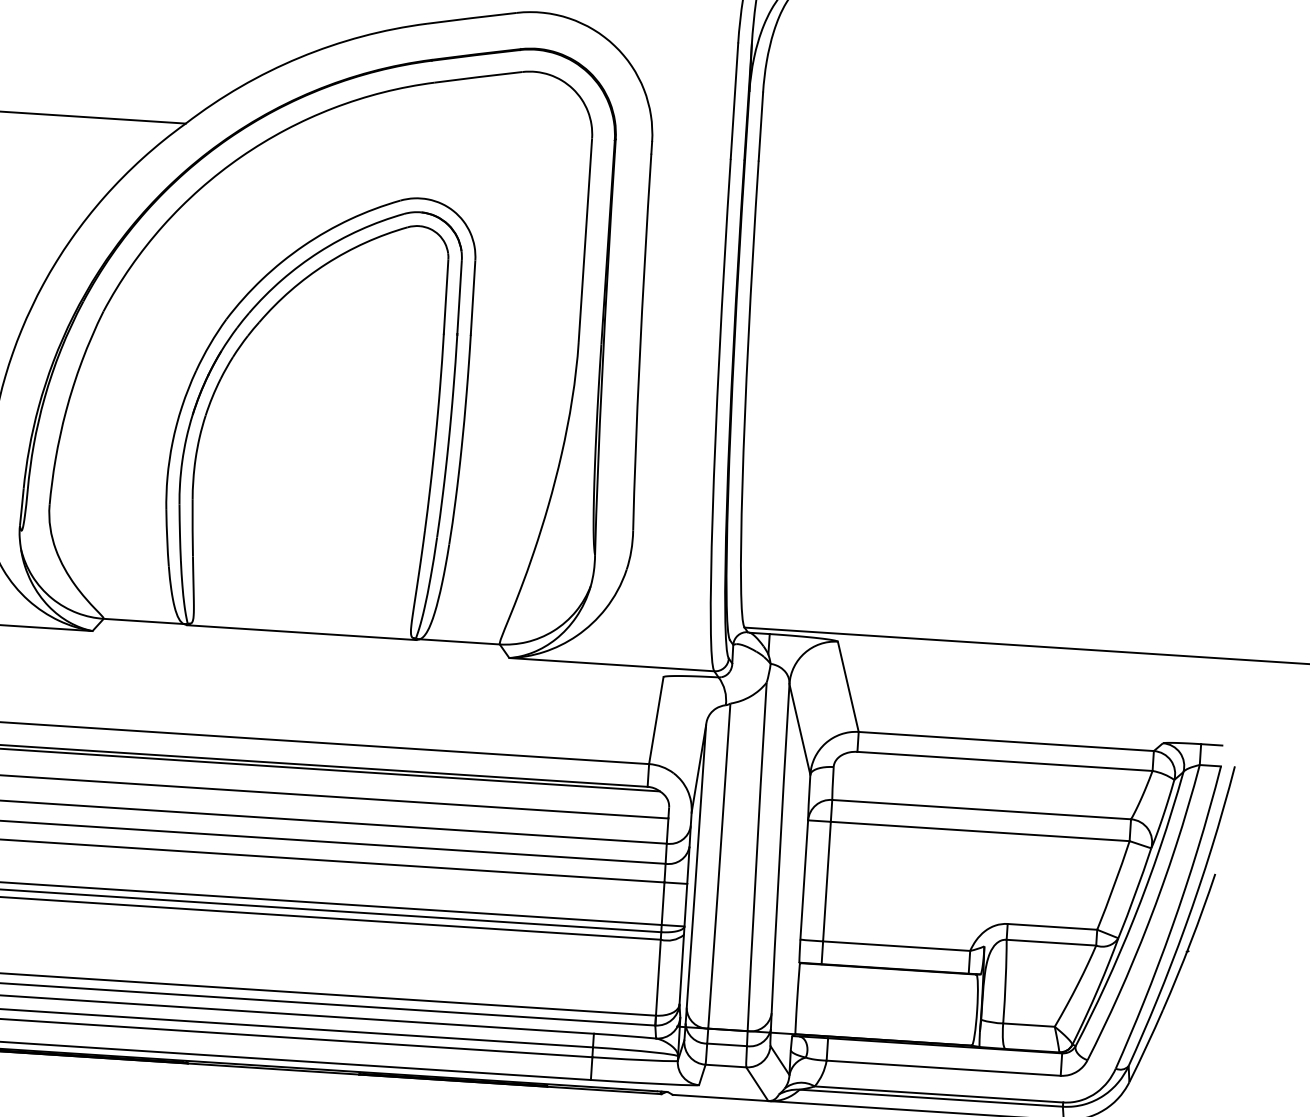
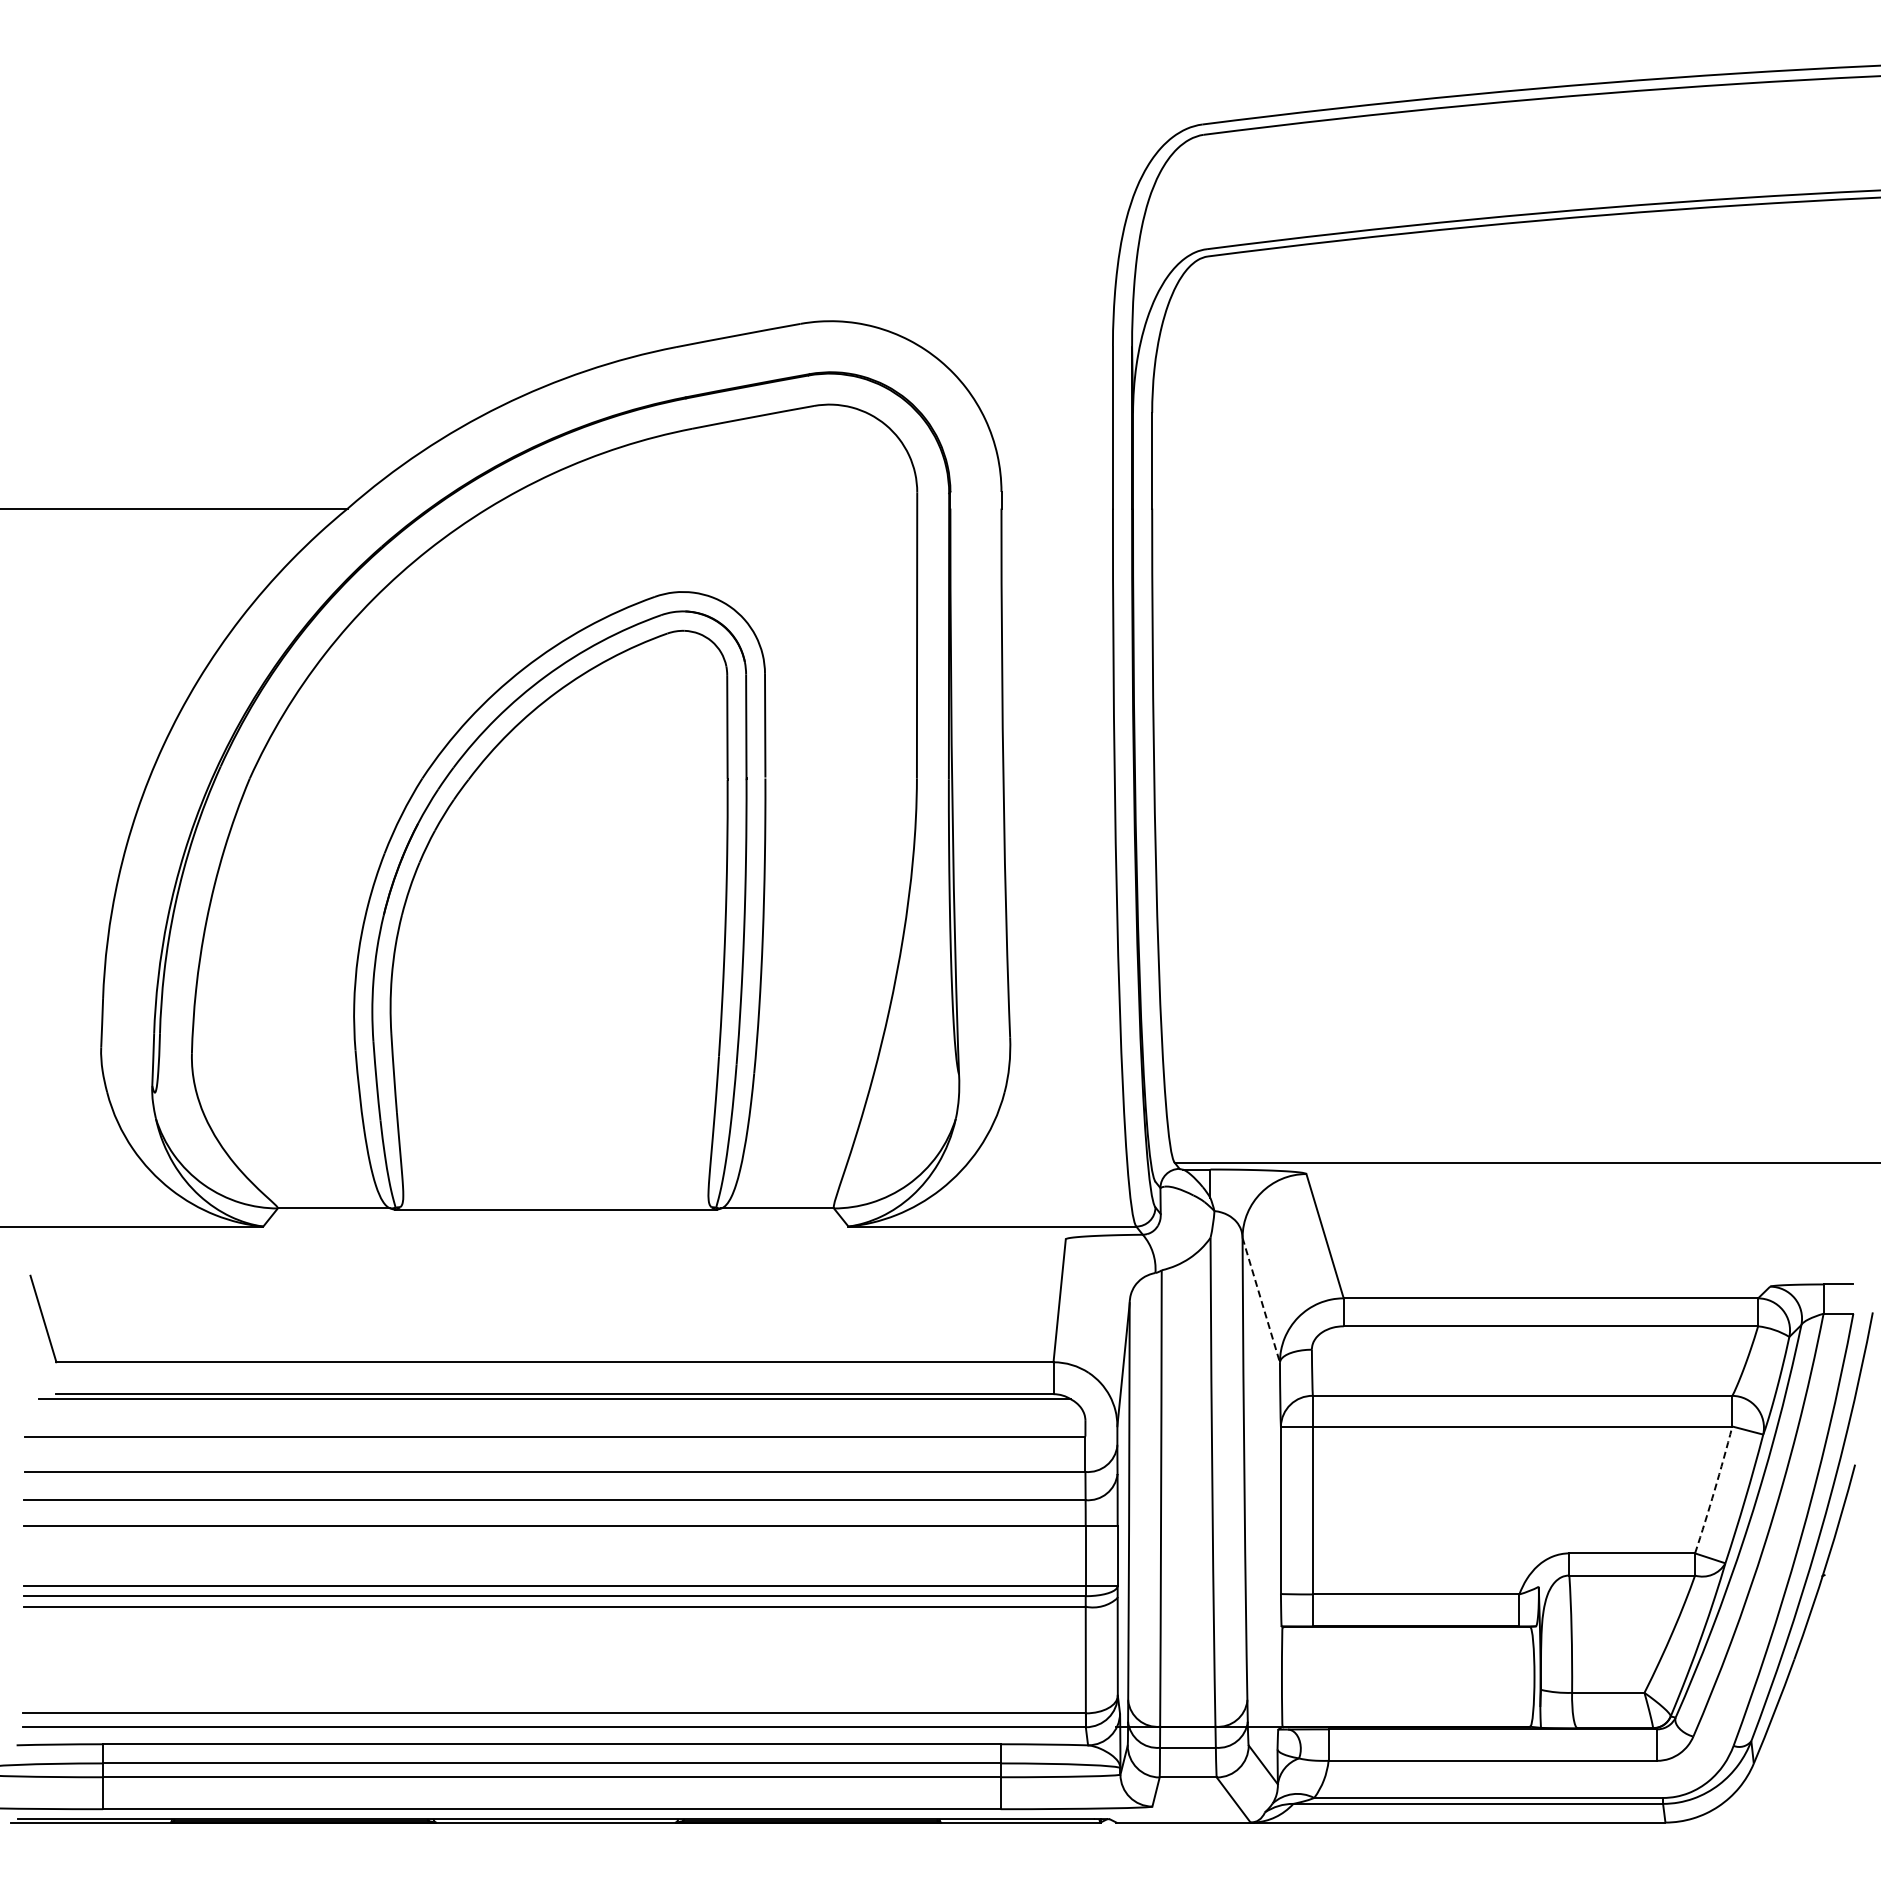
line: (800, 729) -> (1261, 1300), solid -> dashed
arc: (1113, 885) -> (1714, 1490), solid -> dashed

